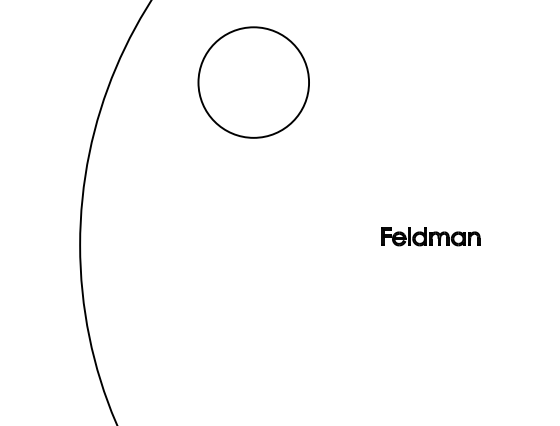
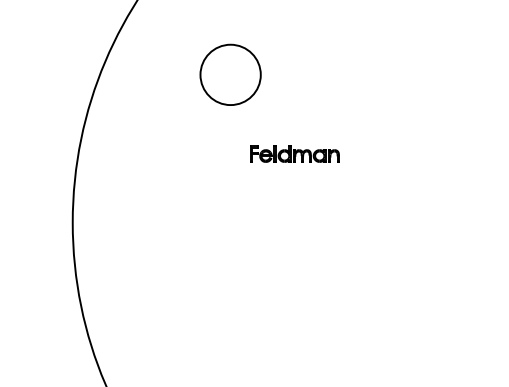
circle: (253, 82) -> (230, 74), size x0.6
part: (430, 236) -> (294, 153), moved

